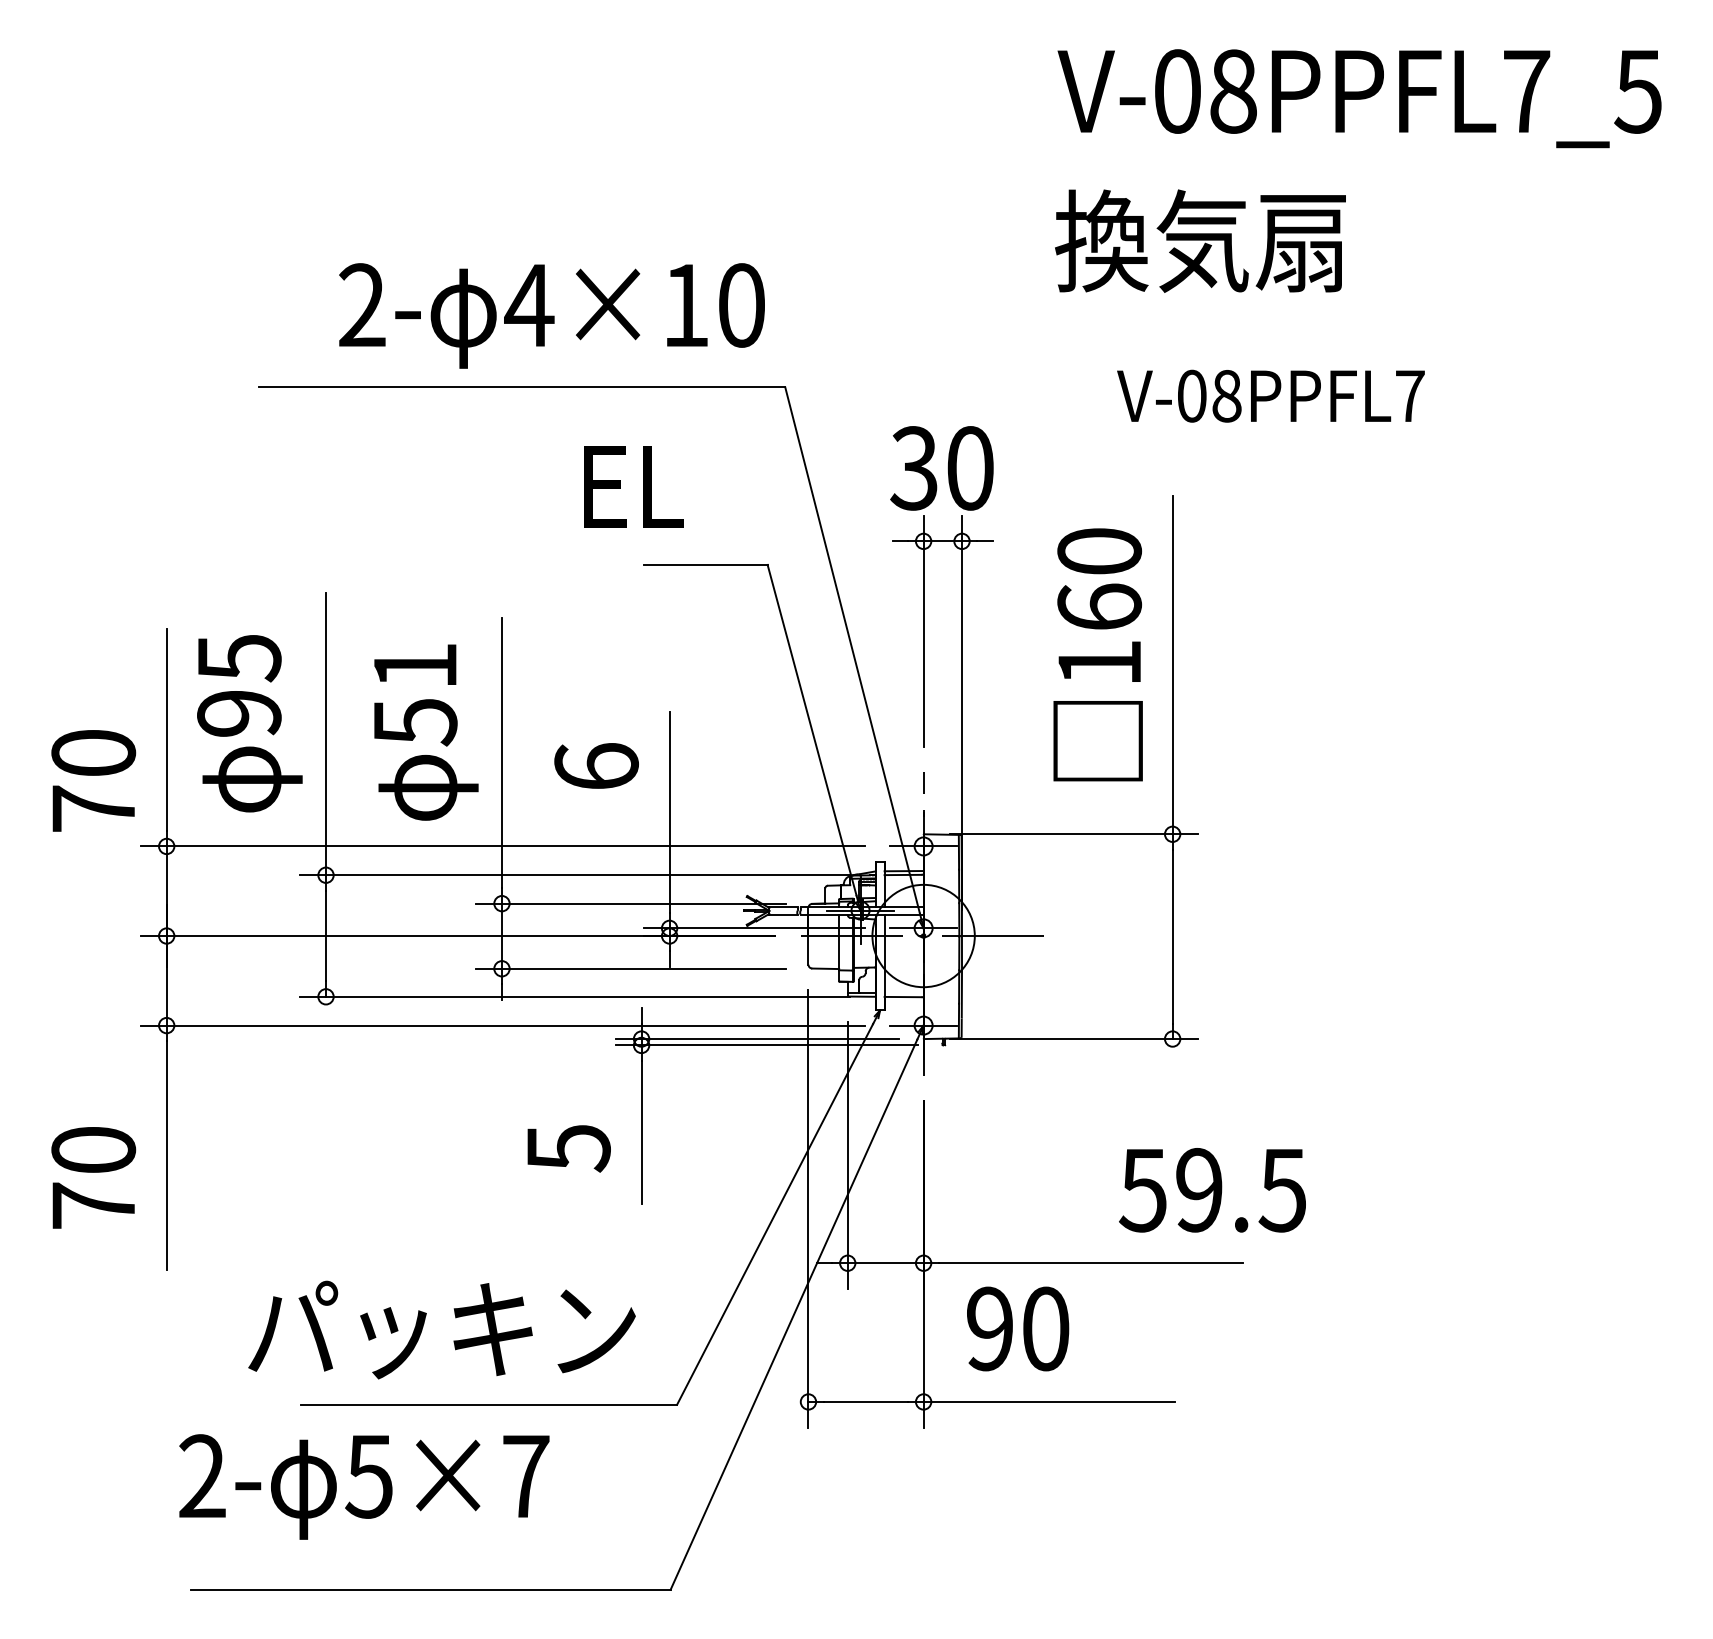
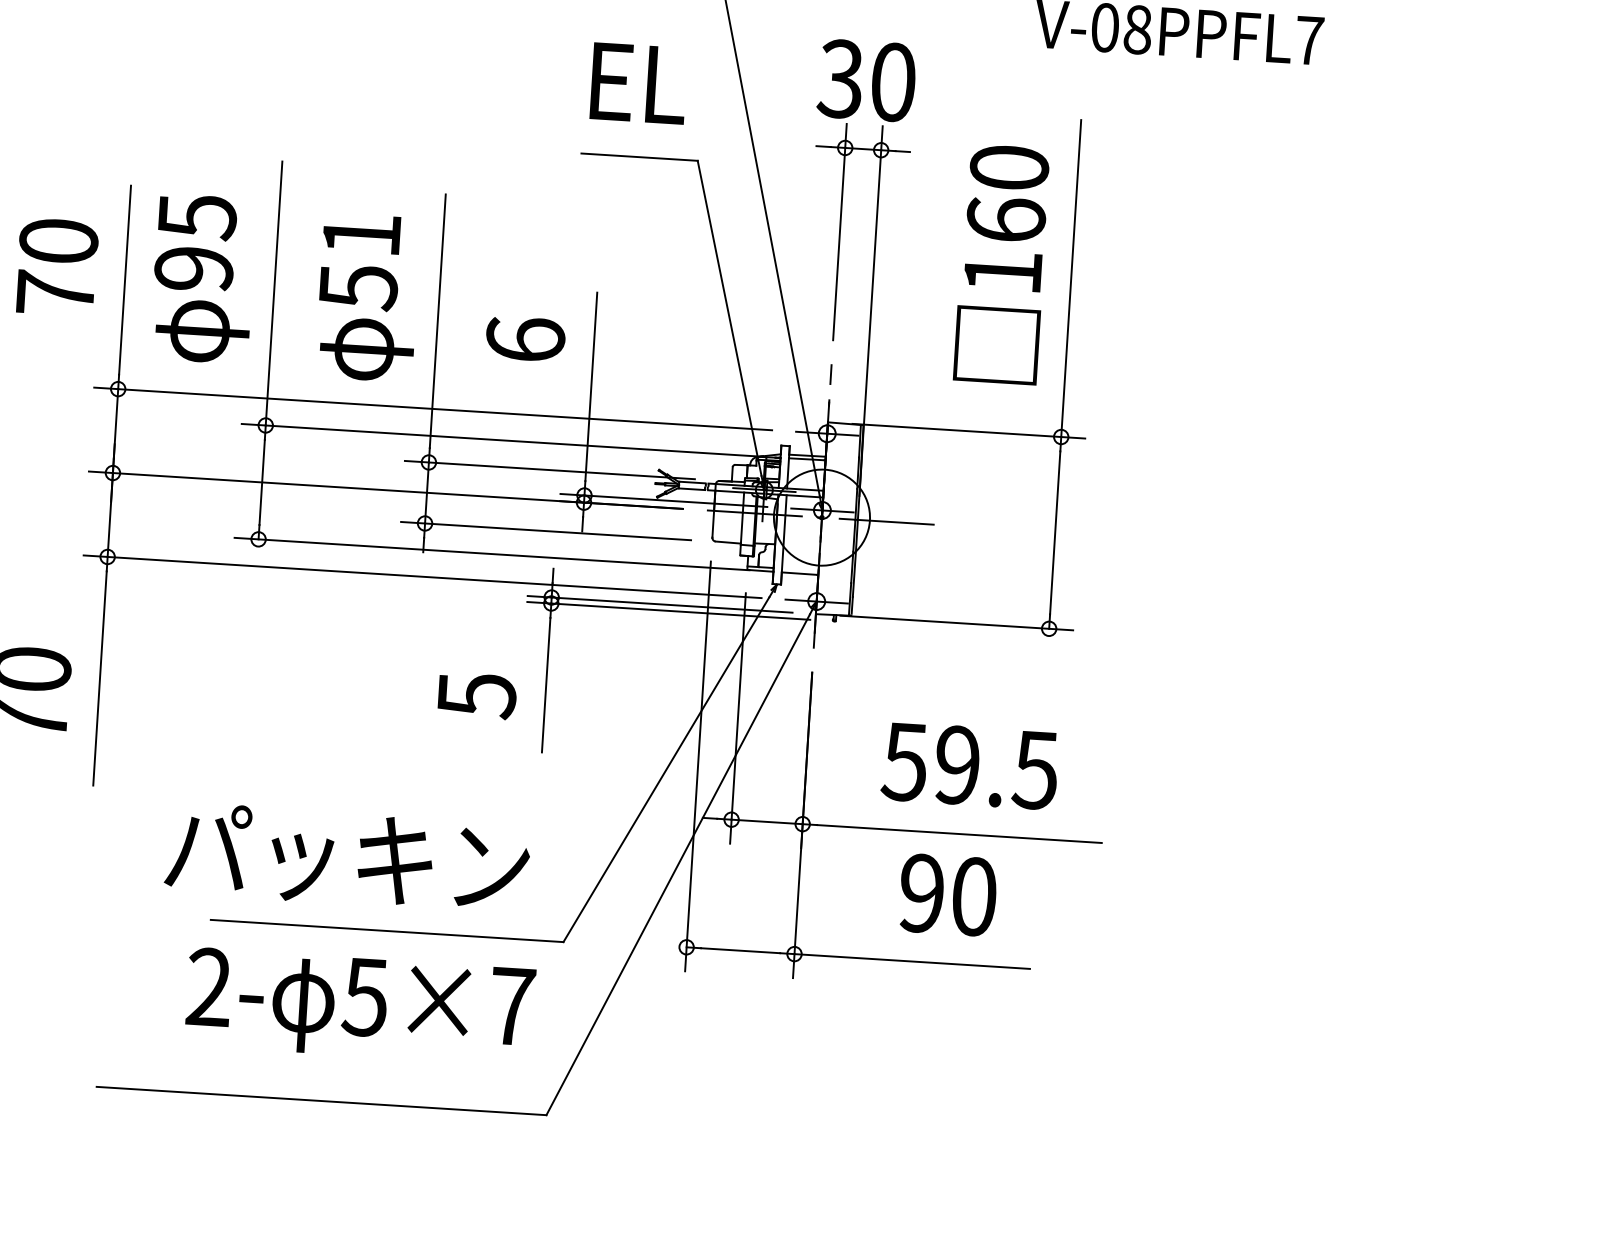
text: (633, 486) -> (638, 83), moved
text: (93, 780) -> (57, 266), moved
text: (1212, 1190) -> (969, 766), moved
text: (1018, 1328) -> (948, 894), moved
text: (364, 1486) -> (360, 1006), moved

